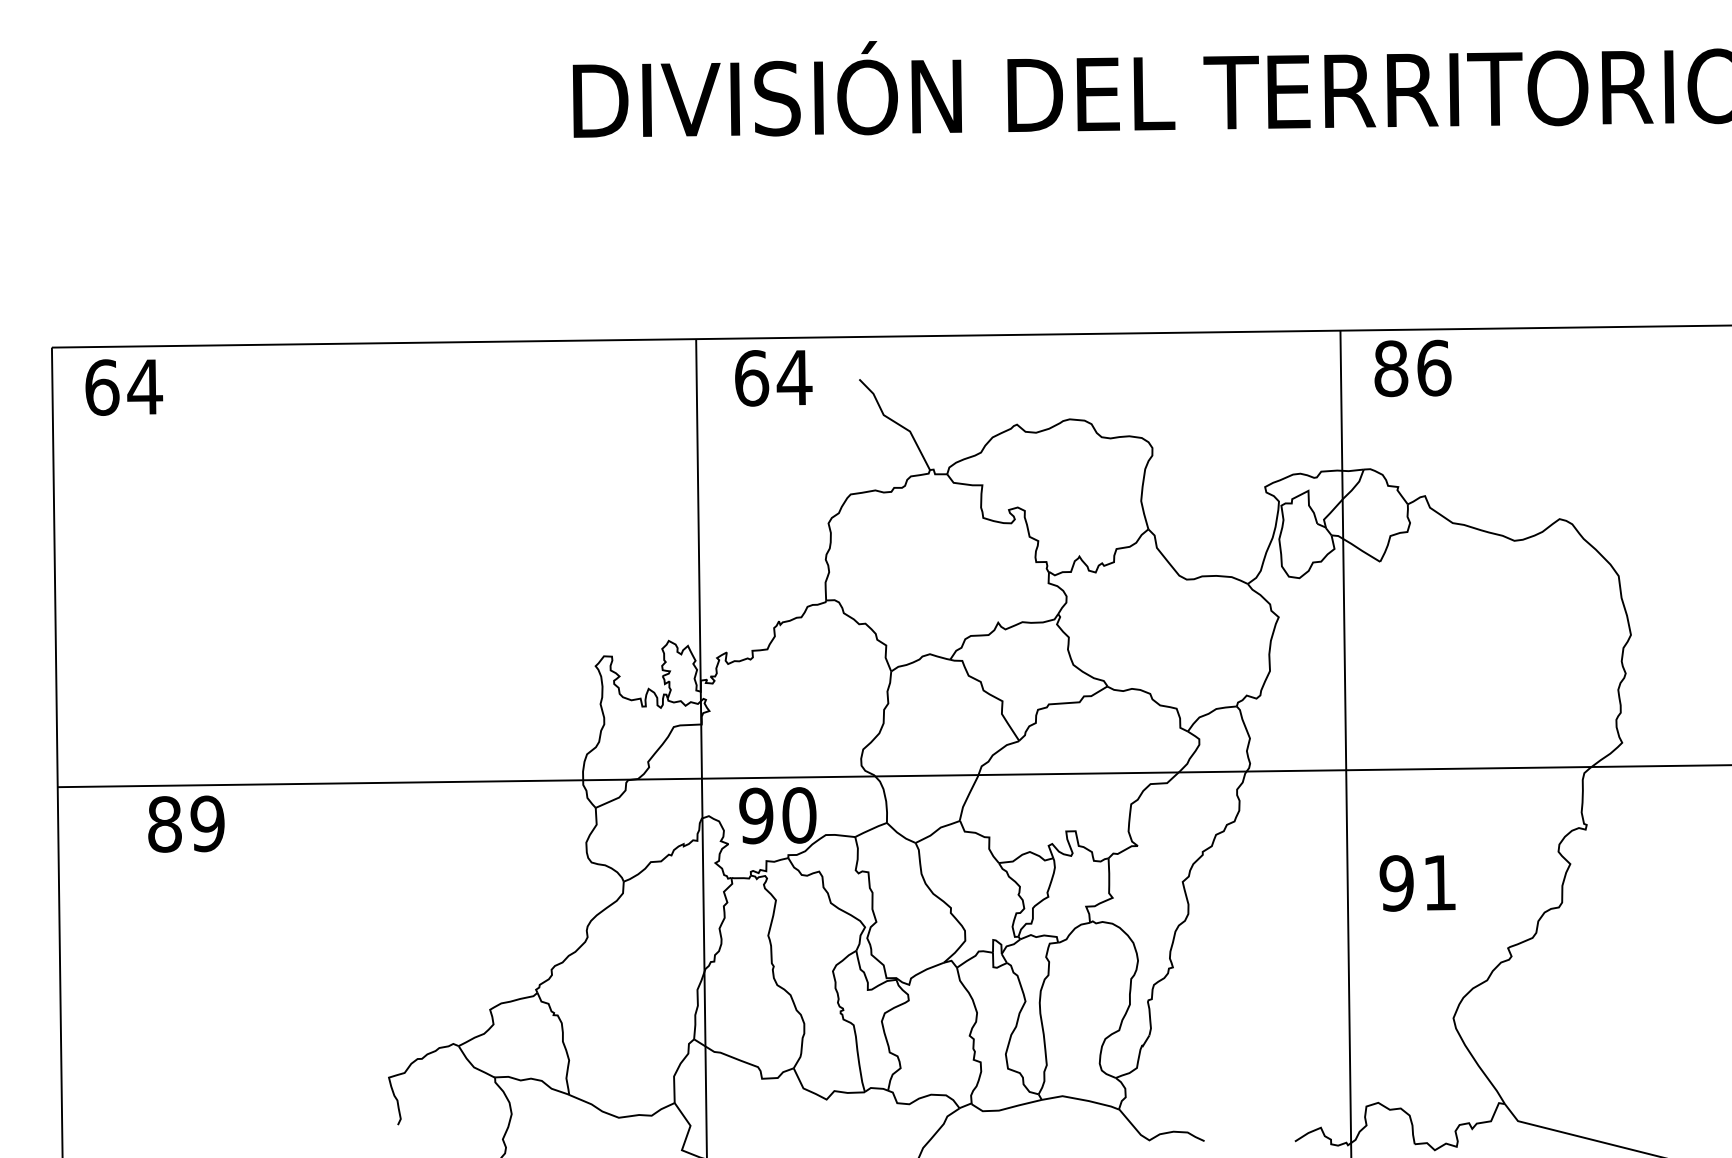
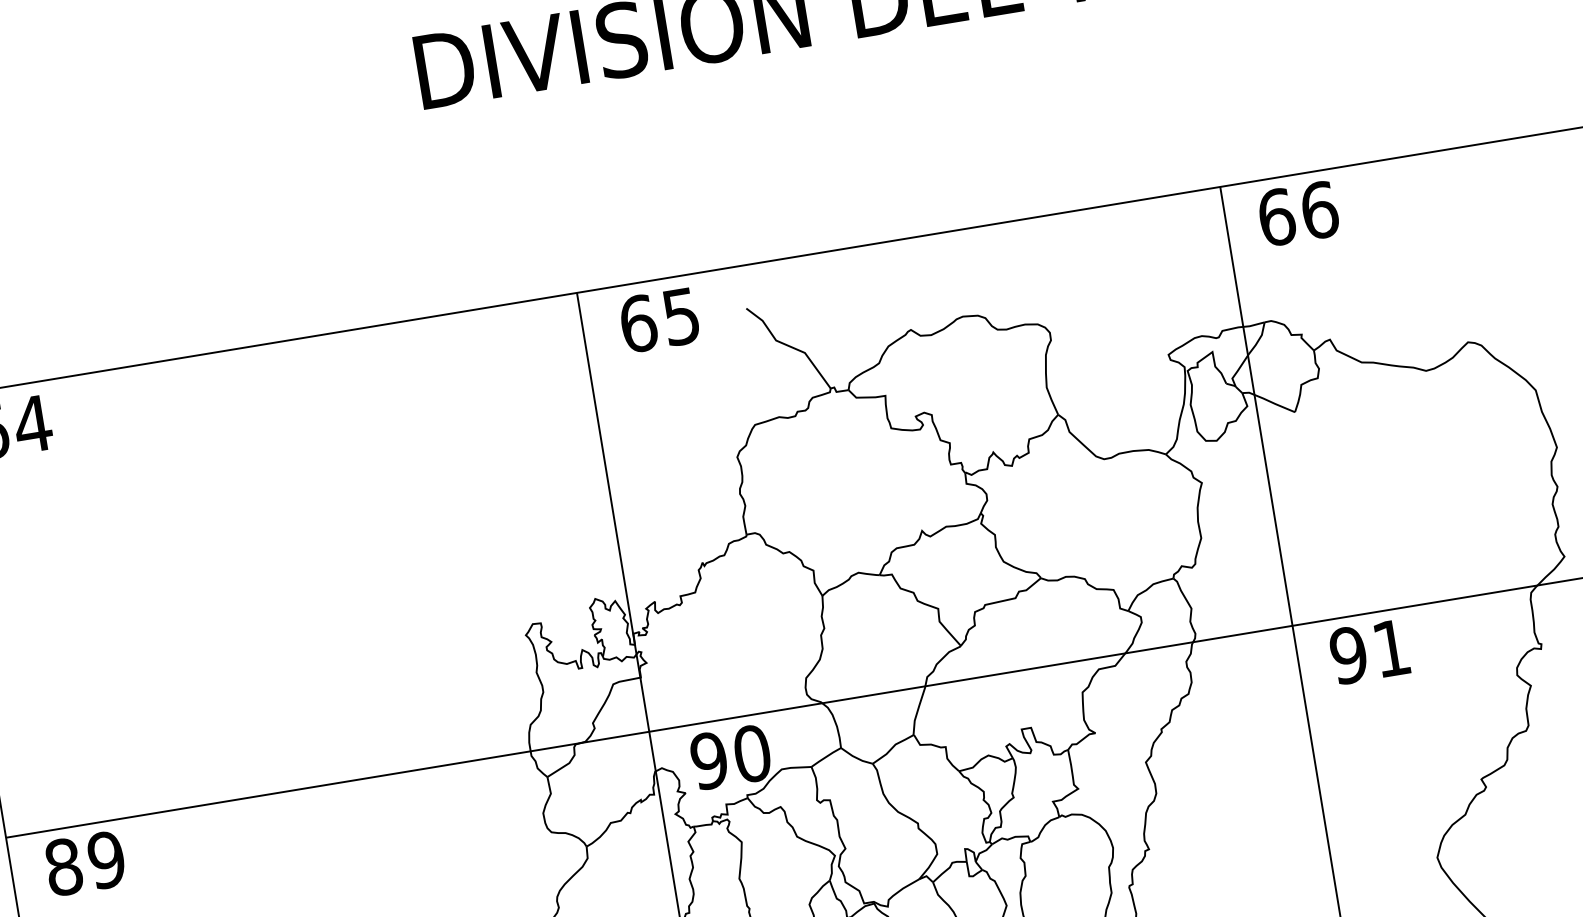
text: (1391, 368) -> (1277, 217), 86 -> 66
text: (794, 378) -> (681, 317), 64 -> 65
text: (186, 823) -> (85, 862), moved
text: (1417, 883) -> (1369, 652), moved

